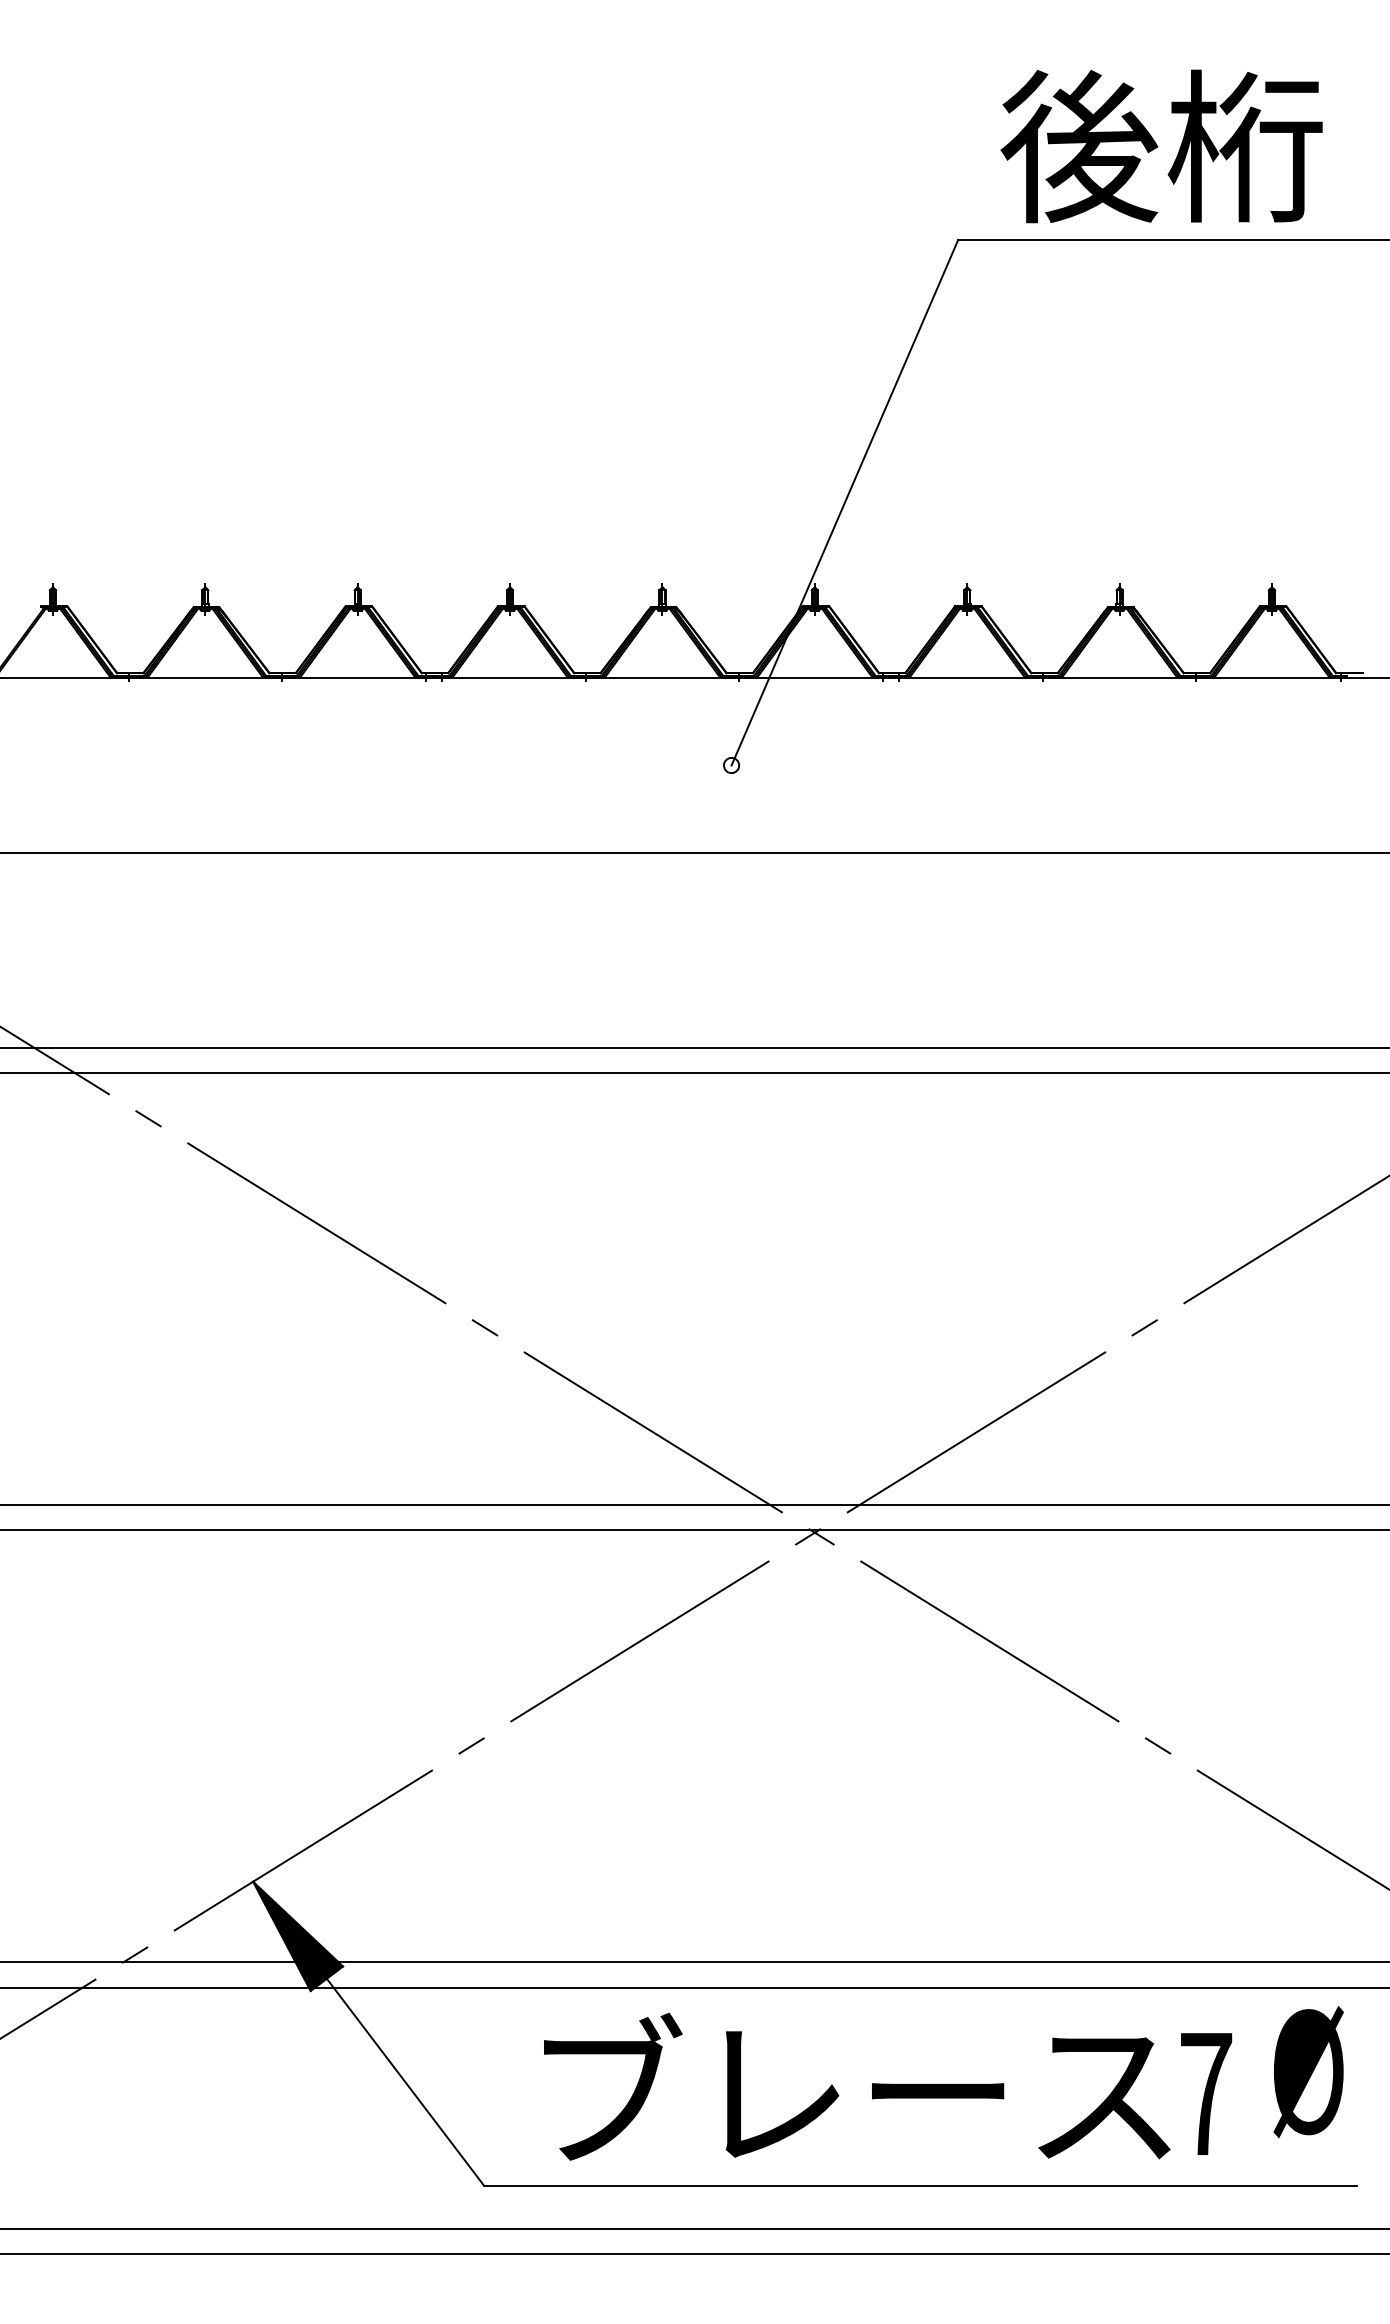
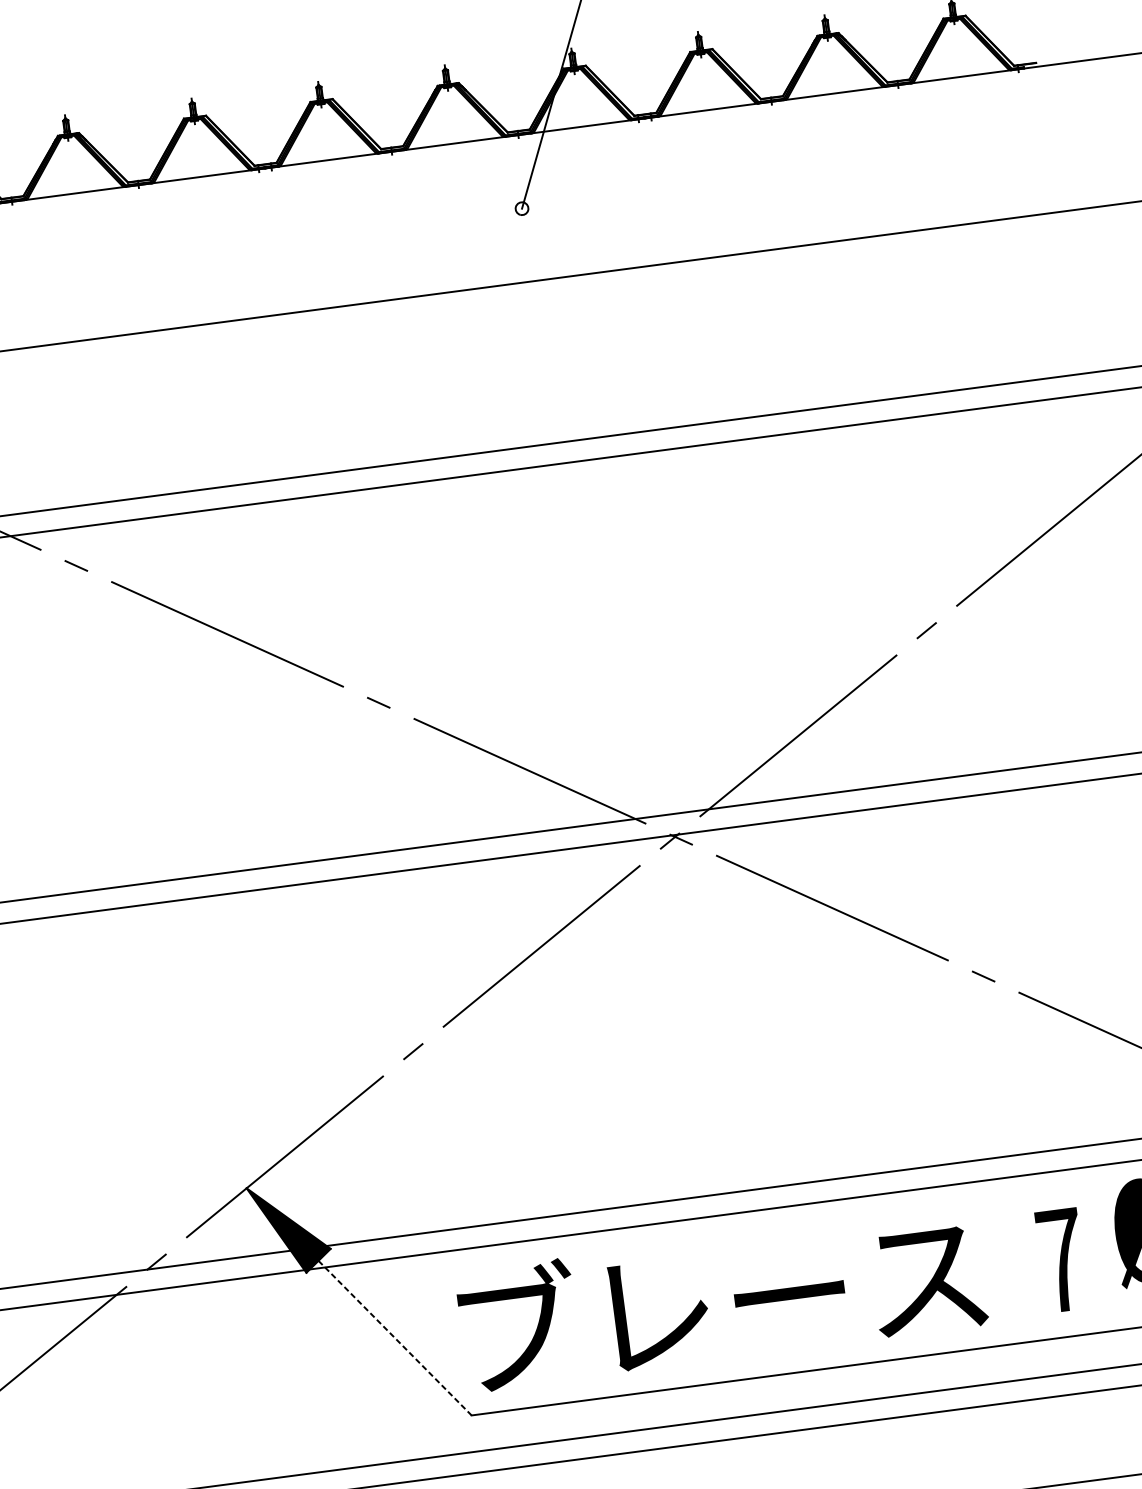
line: (405, 2082) -> (395, 1338), solid -> dashed
text: (857, 2086) -> (722, 1298), moved

